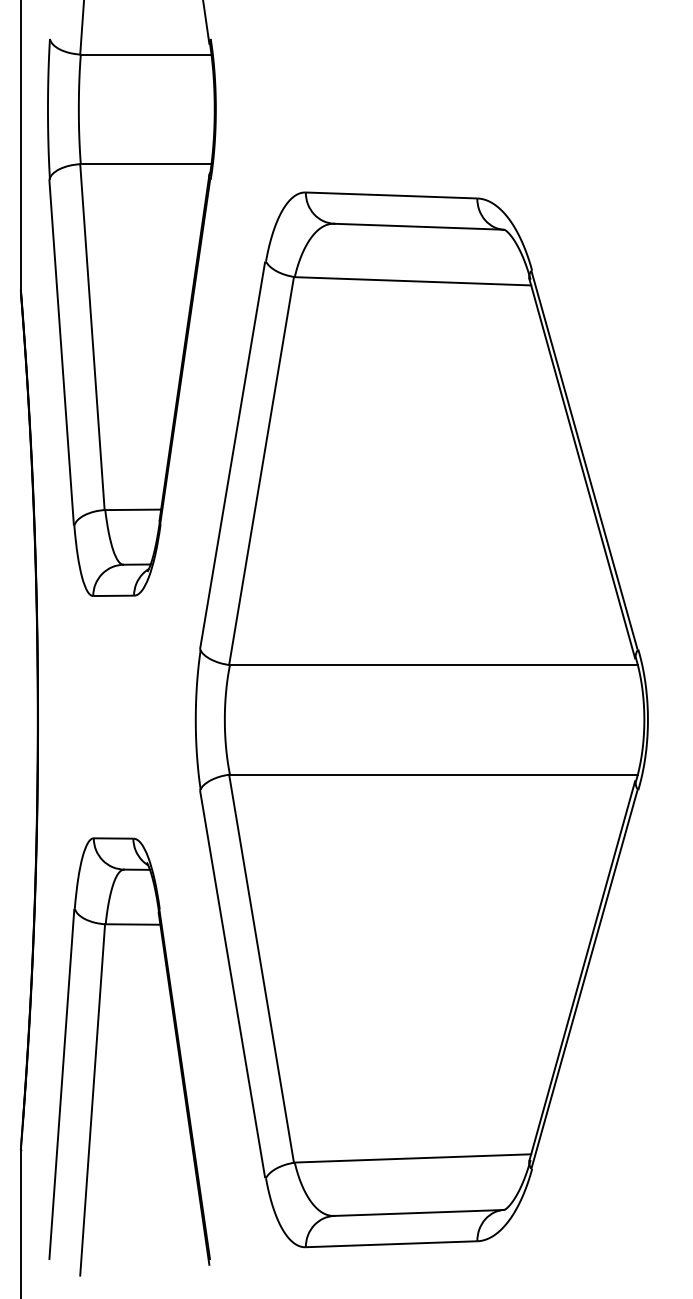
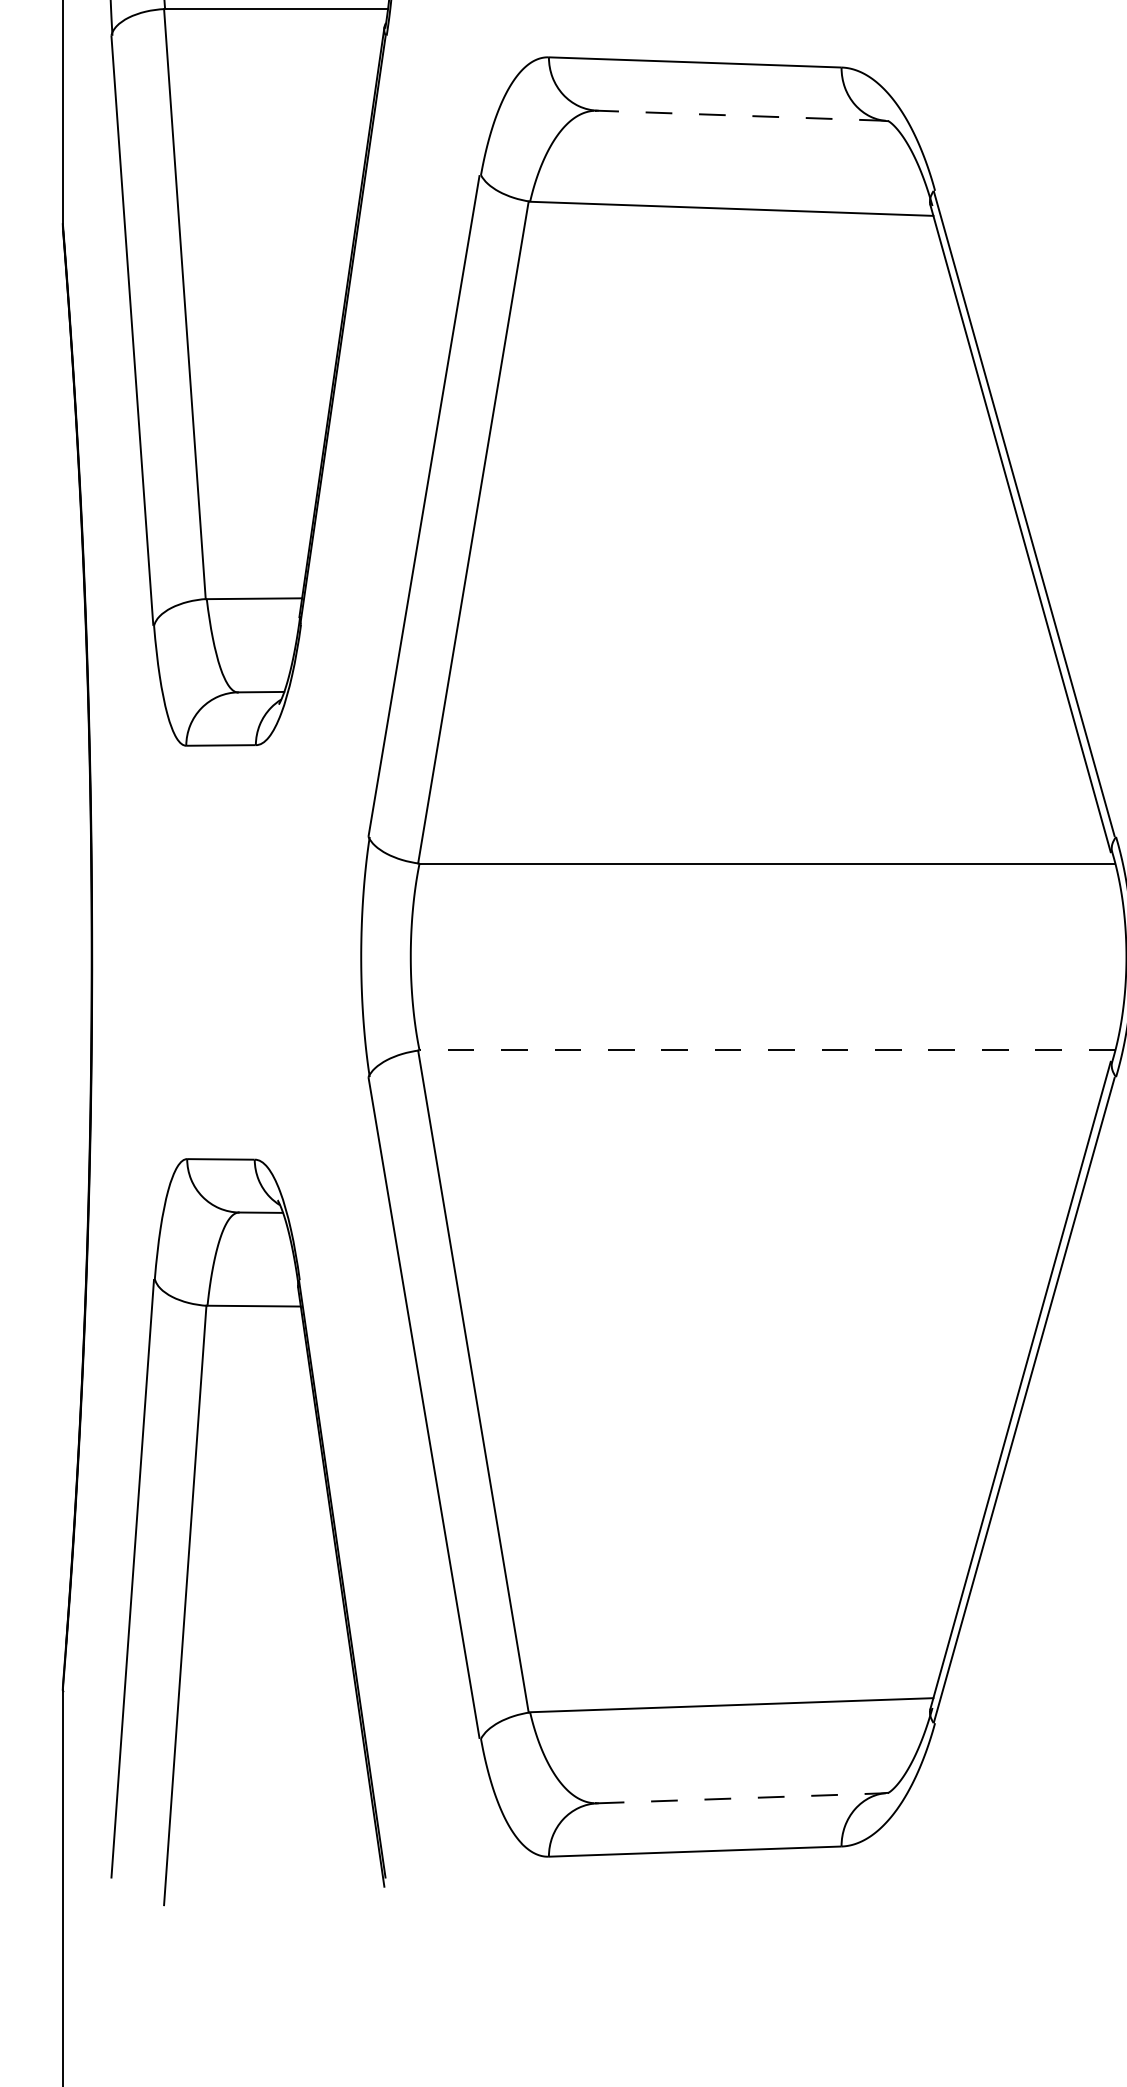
line: (418, 226) -> (741, 115), solid -> dashed
line: (433, 774) -> (766, 1050), solid -> dashed
line: (418, 1212) -> (741, 1797), solid -> dashed

